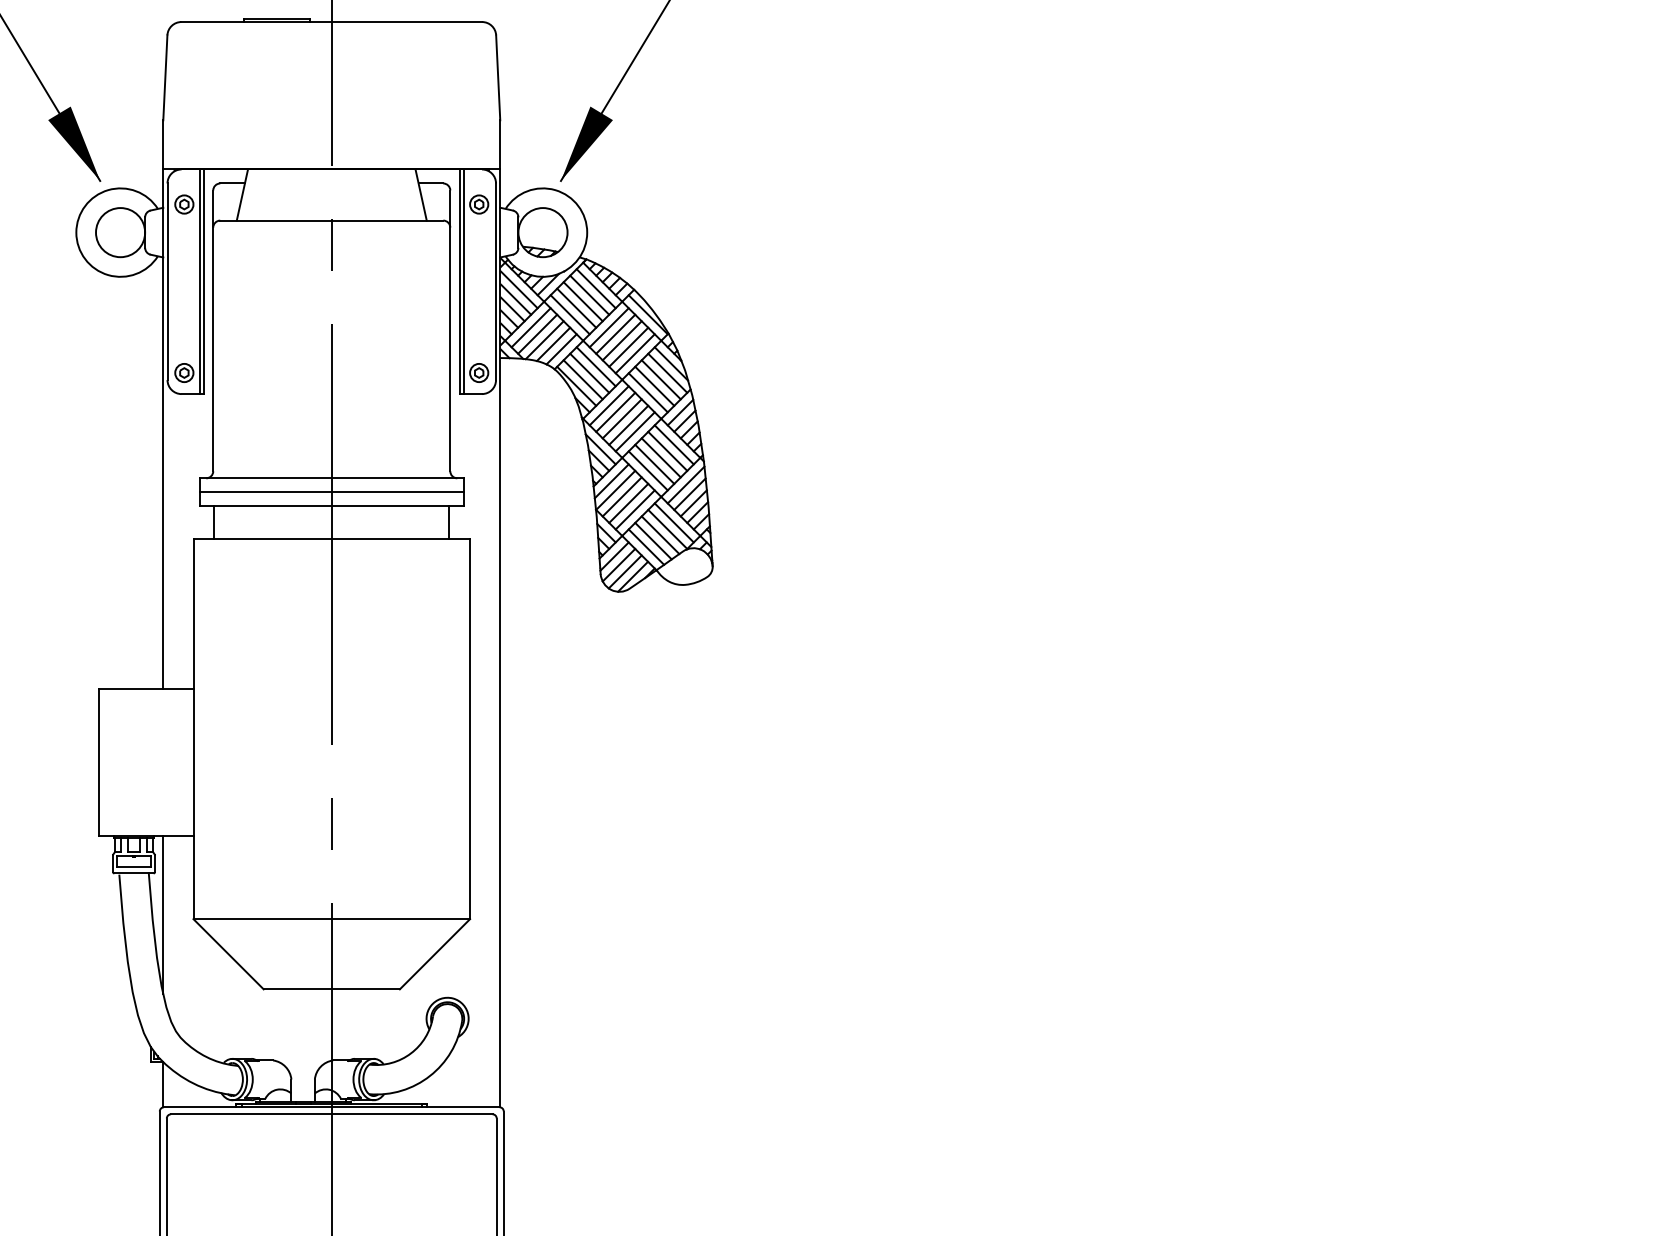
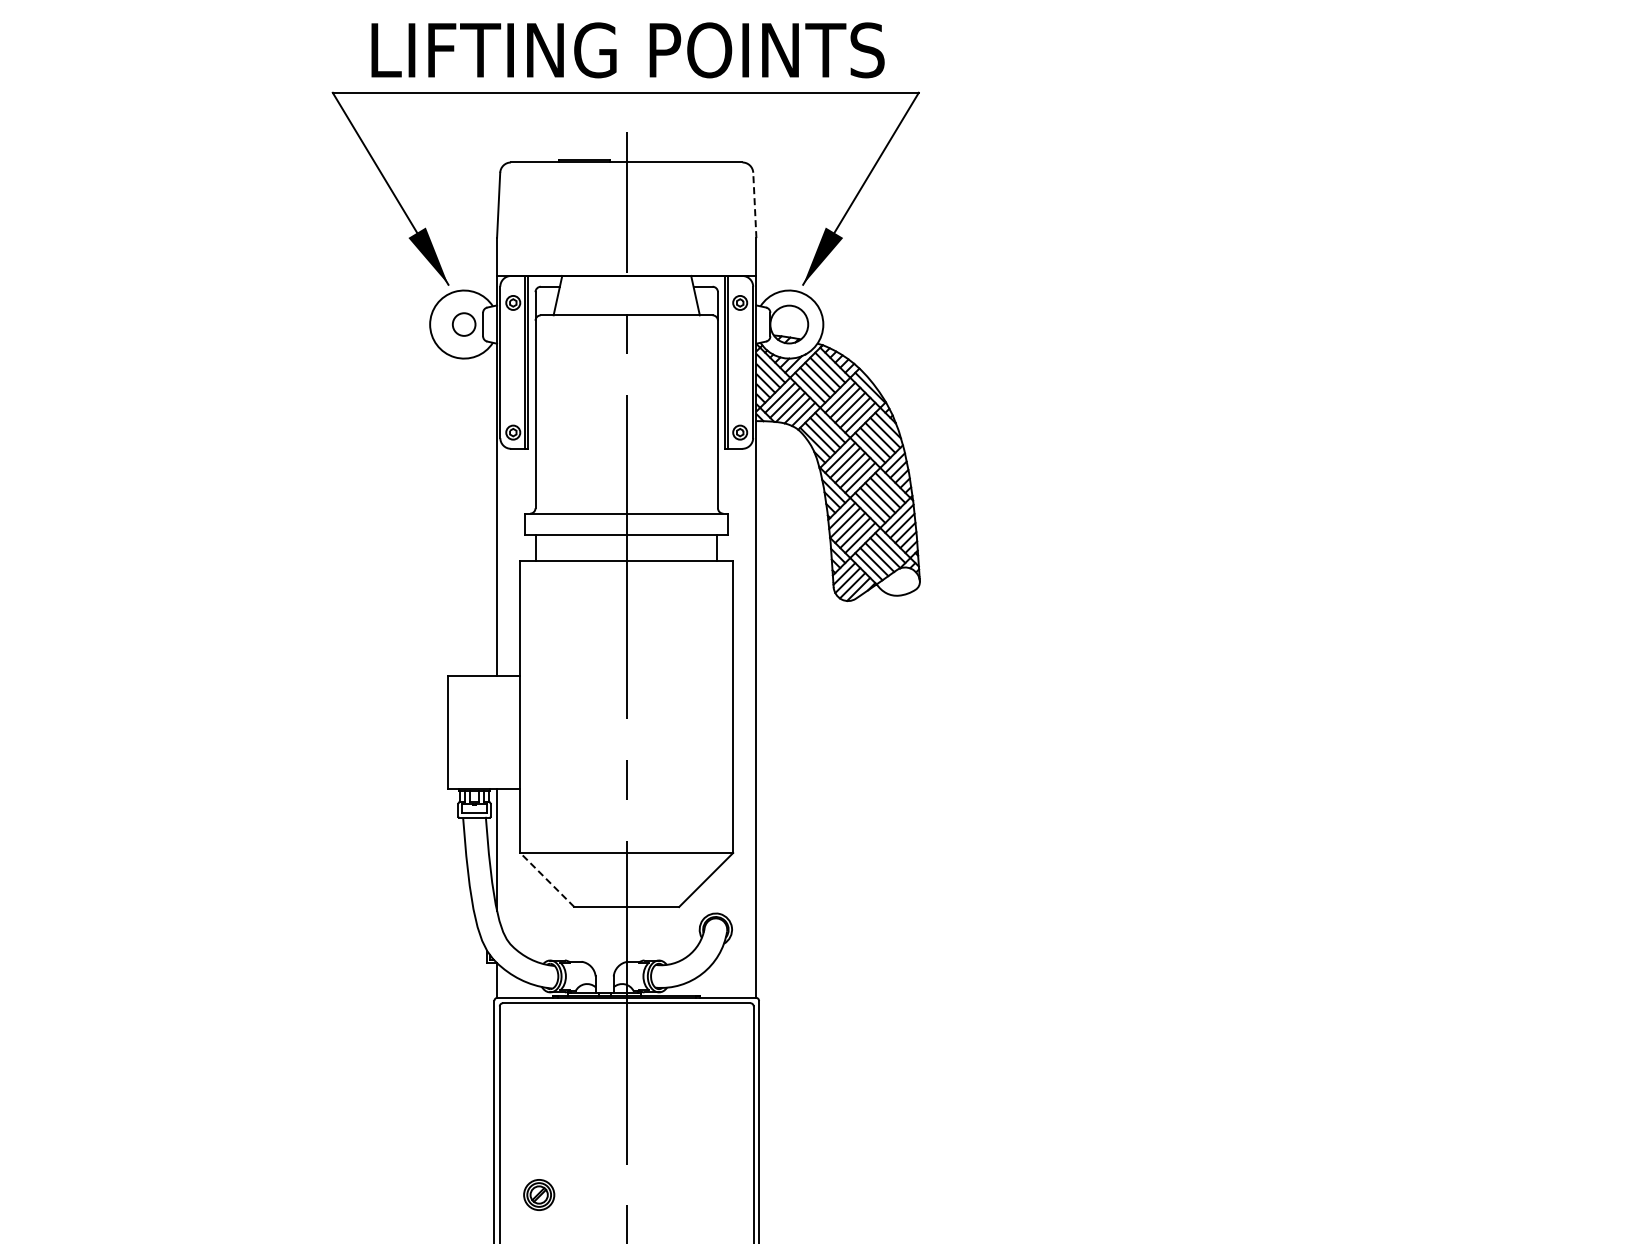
line: (497, 77) -> (754, 205), solid -> dashed
circle: (120, 232) -> (464, 324), size x0.6
line: (331, 492) -> (626, 524), removed
line: (227, 953) -> (546, 879), solid -> dashed

